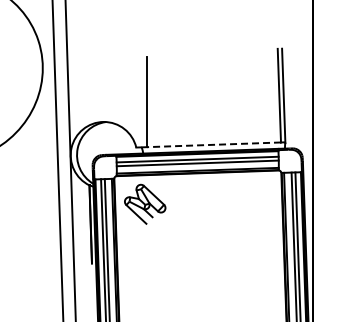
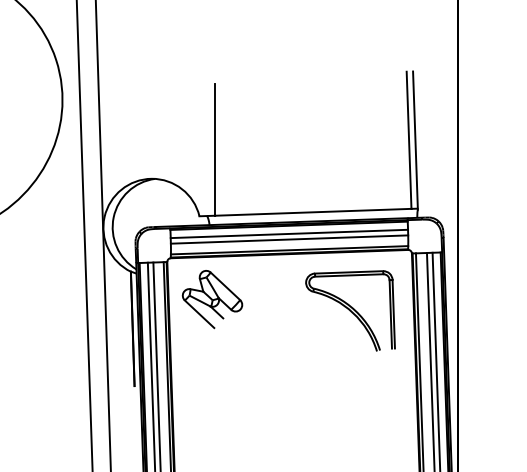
line: (213, 144) -> (312, 211), dashed -> solid
part: (239, 211) -> (350, 309), added

